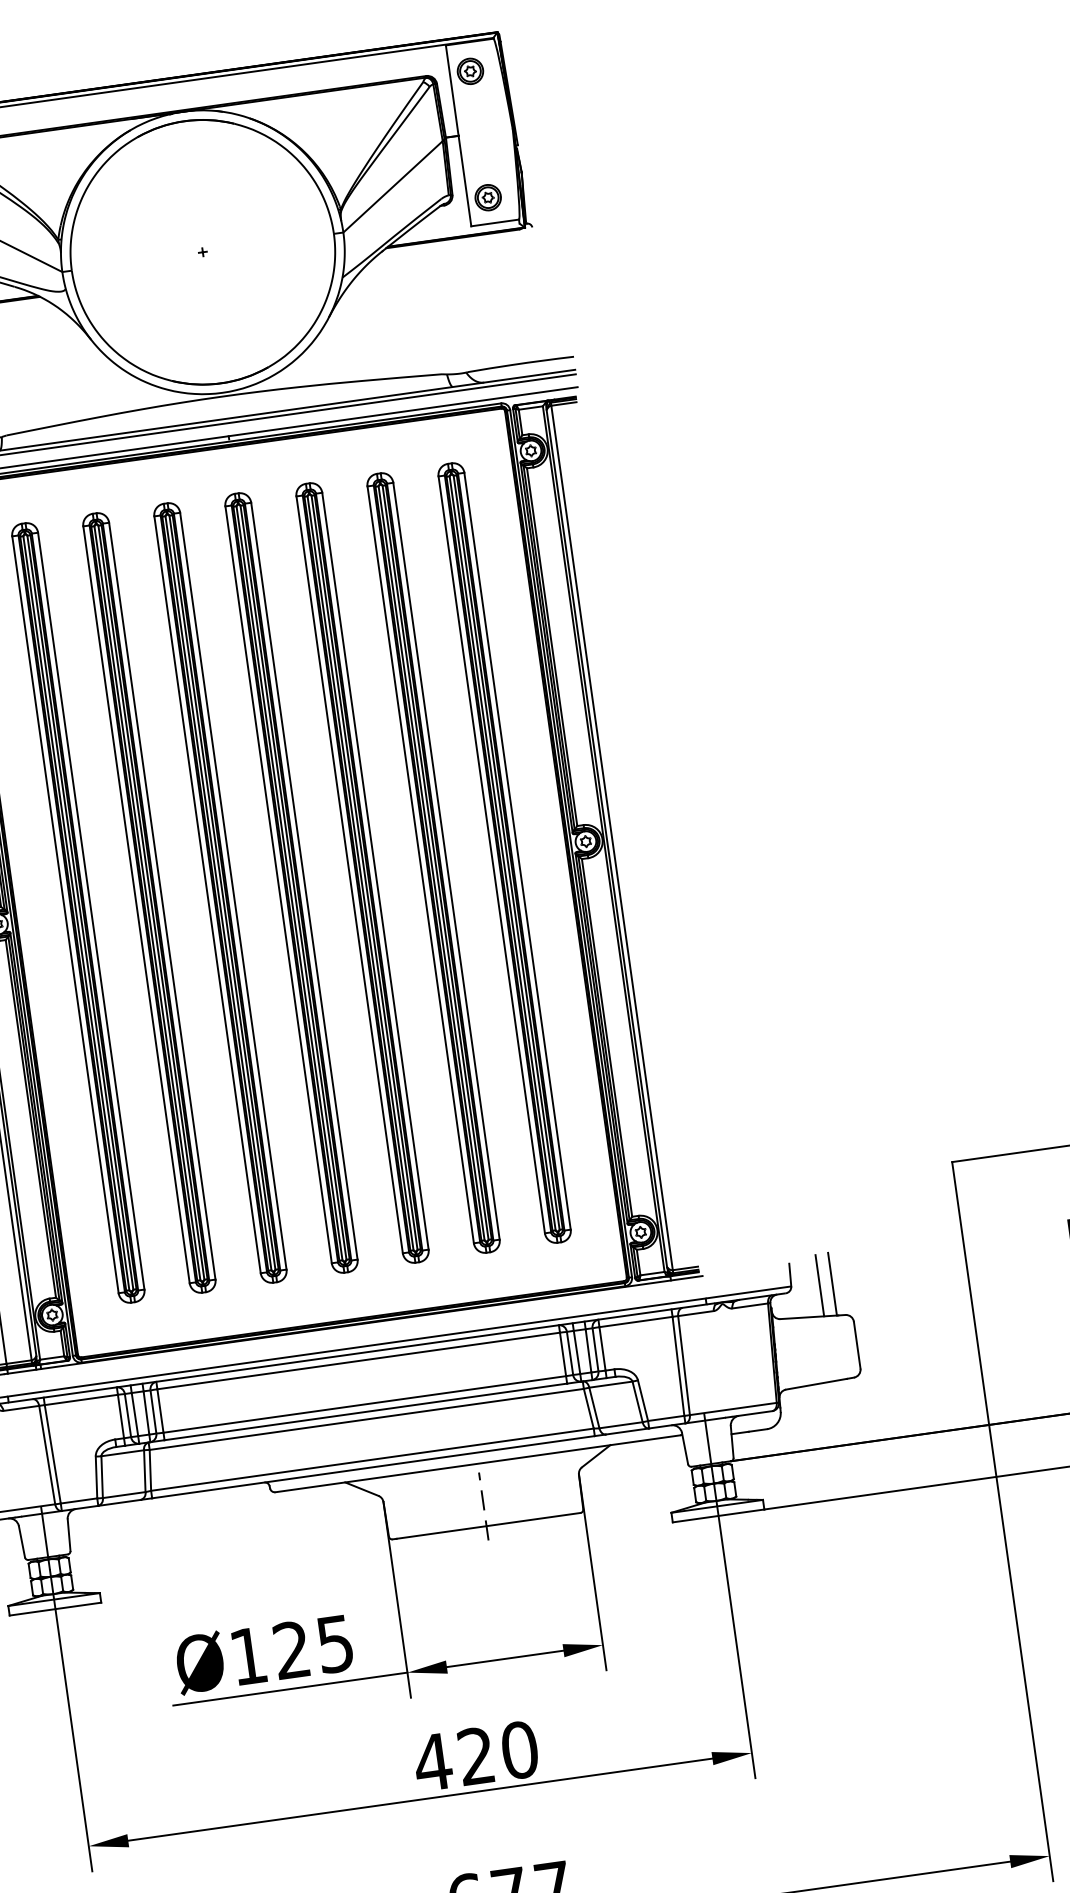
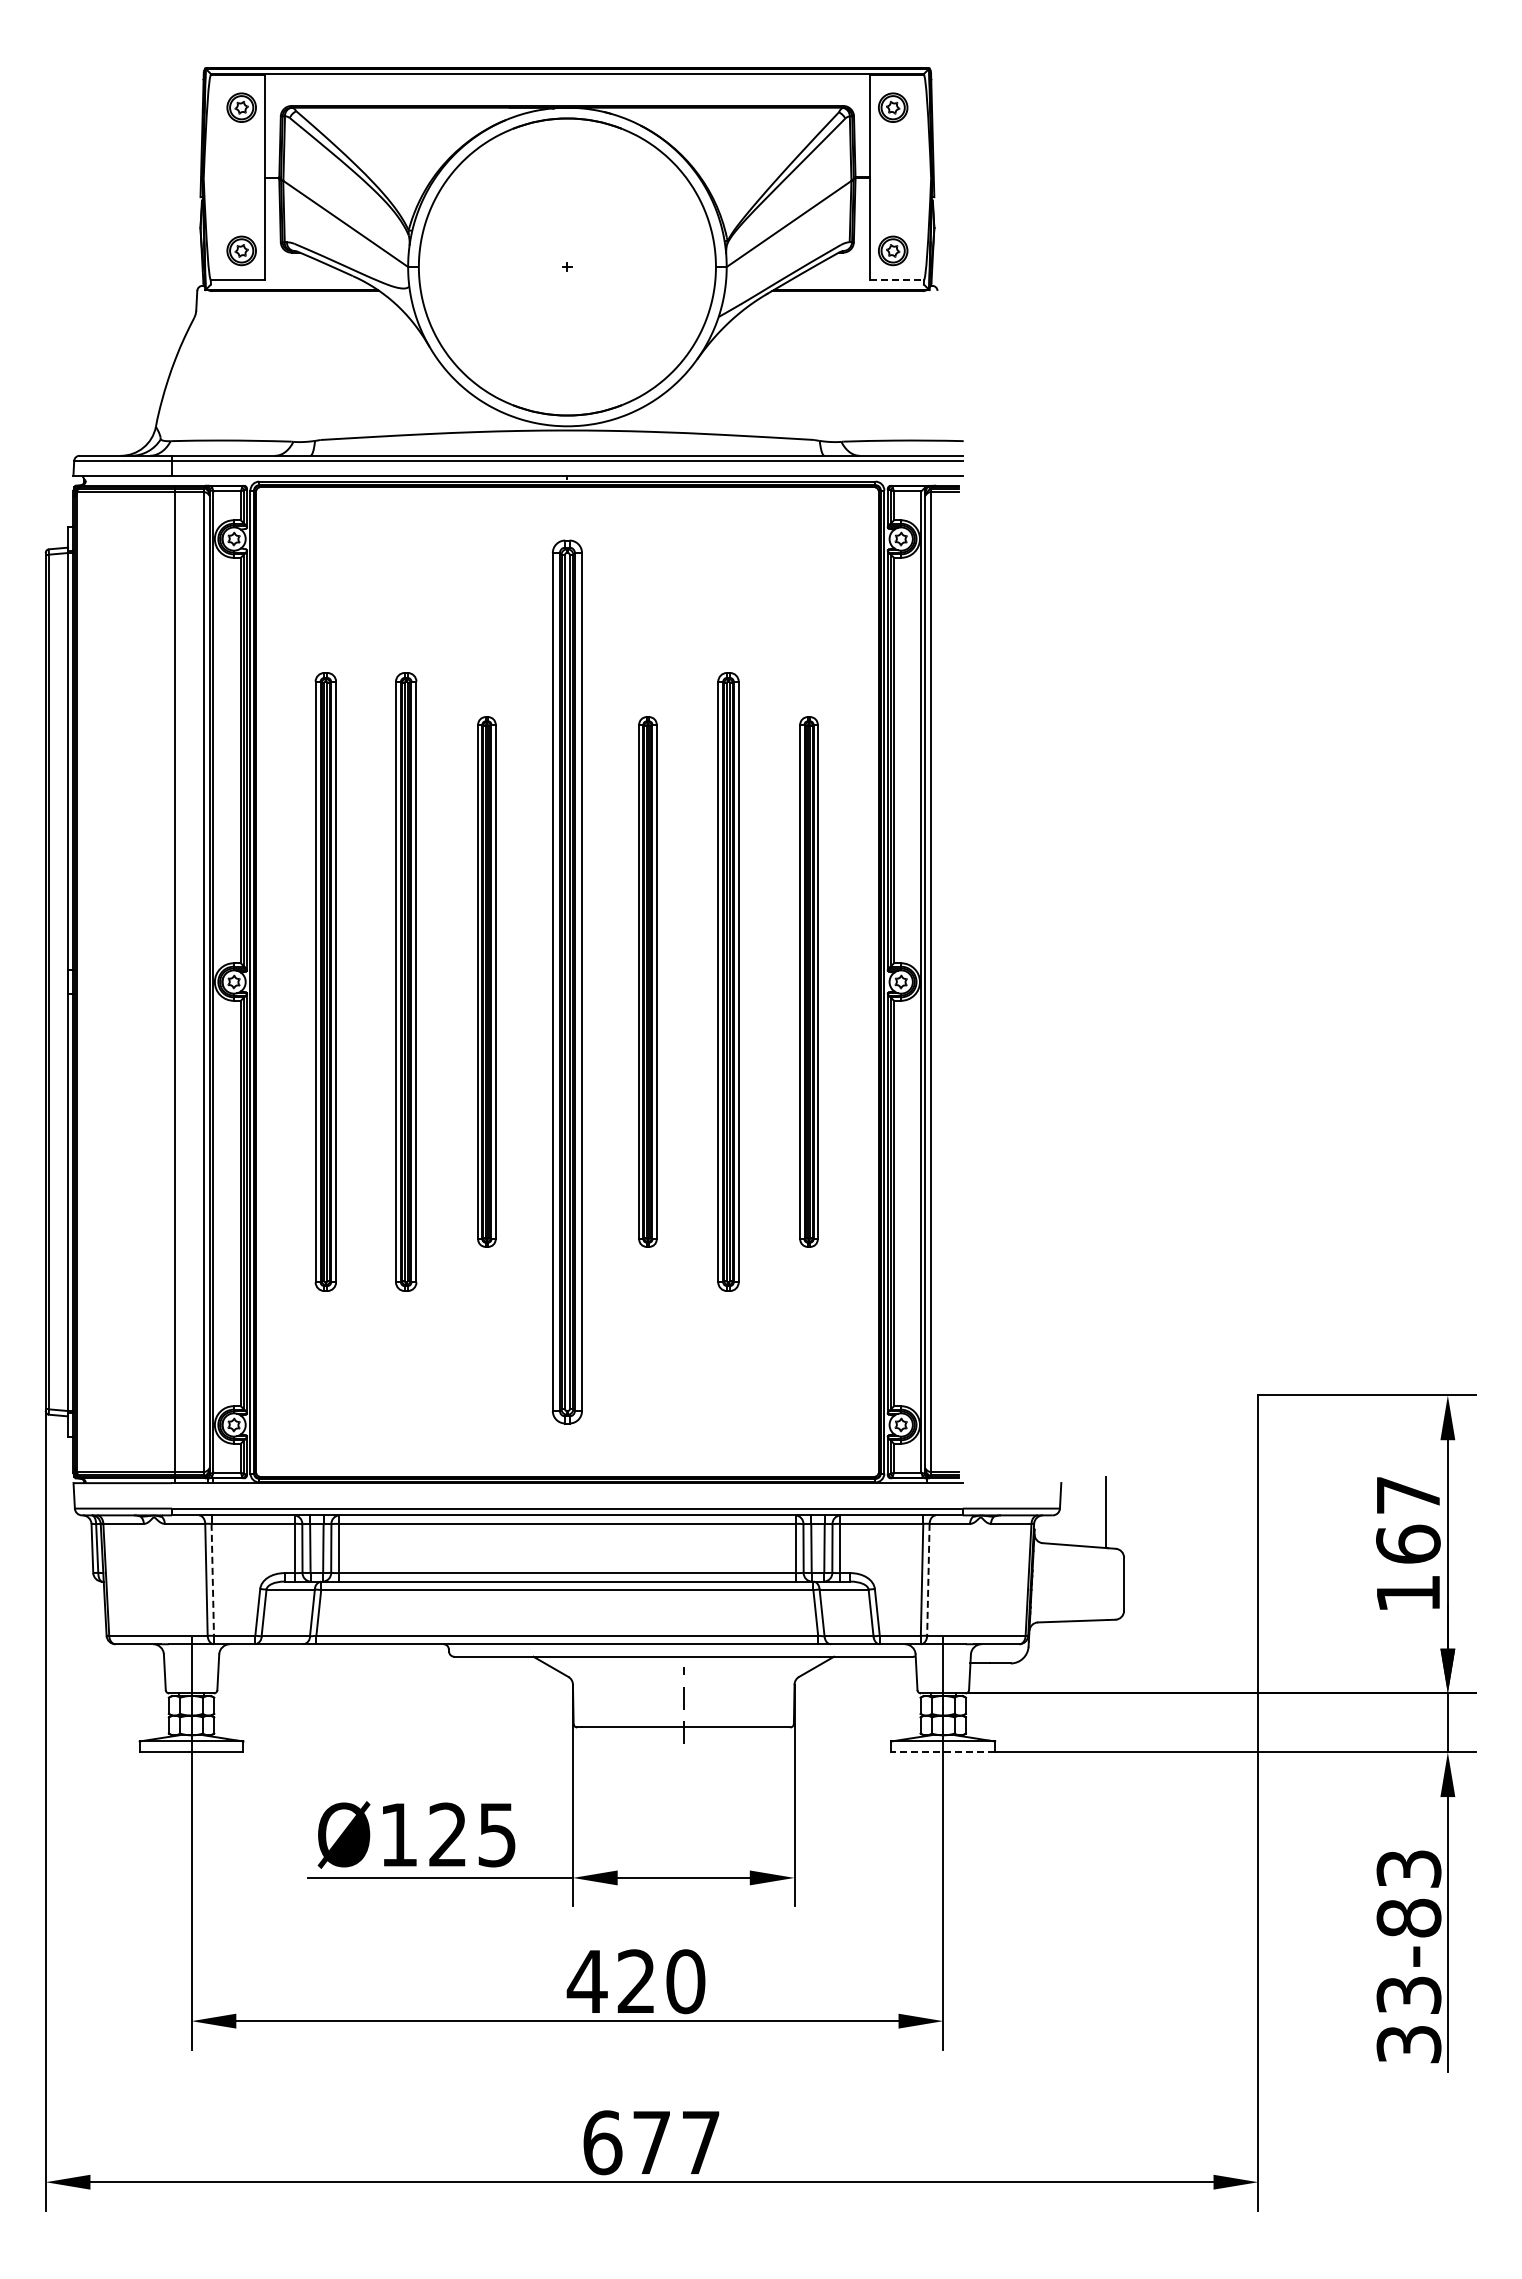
line: (495, 223) -> (897, 280), solid -> dashed
part: (504, 852) -> (808, 981), size x0.6
part: (433, 862) -> (728, 981), size x0.7
part: (362, 872) -> (647, 981), size x0.6
part: (220, 892) -> (486, 981), size x0.6
part: (148, 902) -> (405, 981), size x0.7
part: (78, 912) -> (325, 981), size x0.7
line: (819, 1285) -> (1091, 1511), removed
line: (684, 1365) -> (928, 1579), solid -> dashed
line: (52, 1454) -> (212, 1579), solid -> dashed
line: (718, 1516) -> (943, 1752), solid -> dashed

